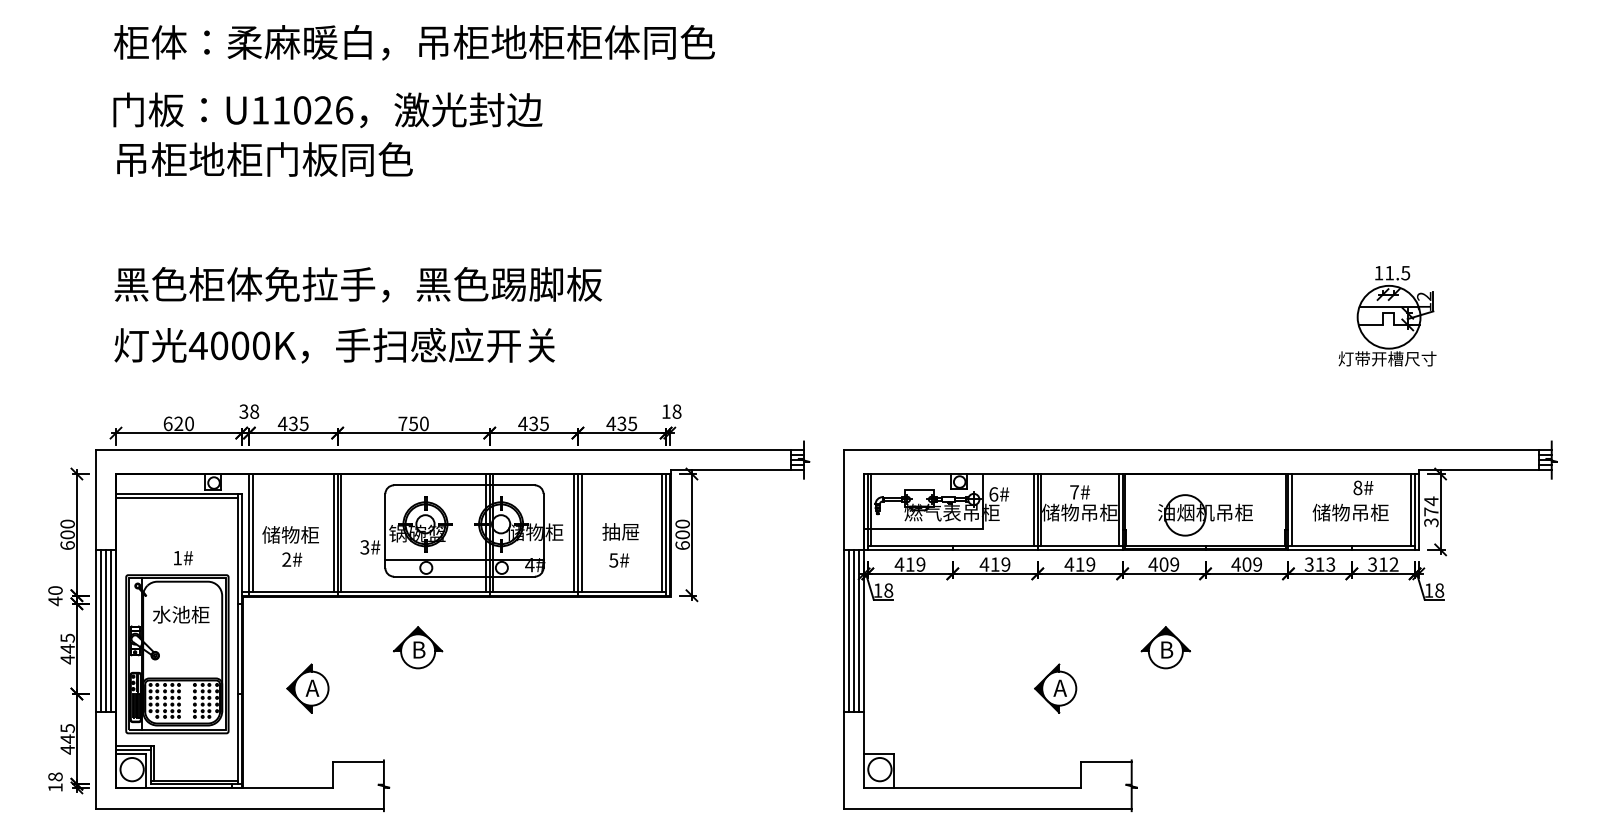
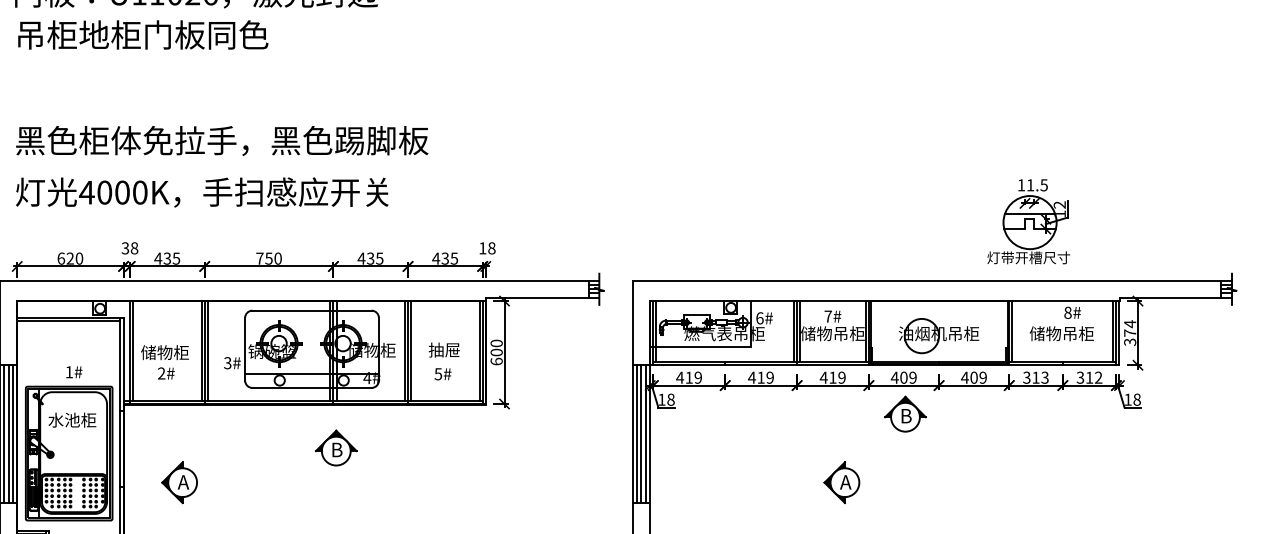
part: (1387, 316) -> (1028, 221), moved
part: (418, 647) -> (336, 447), moved
part: (1165, 647) -> (905, 414), moved
part: (1055, 688) -> (841, 482), moved

